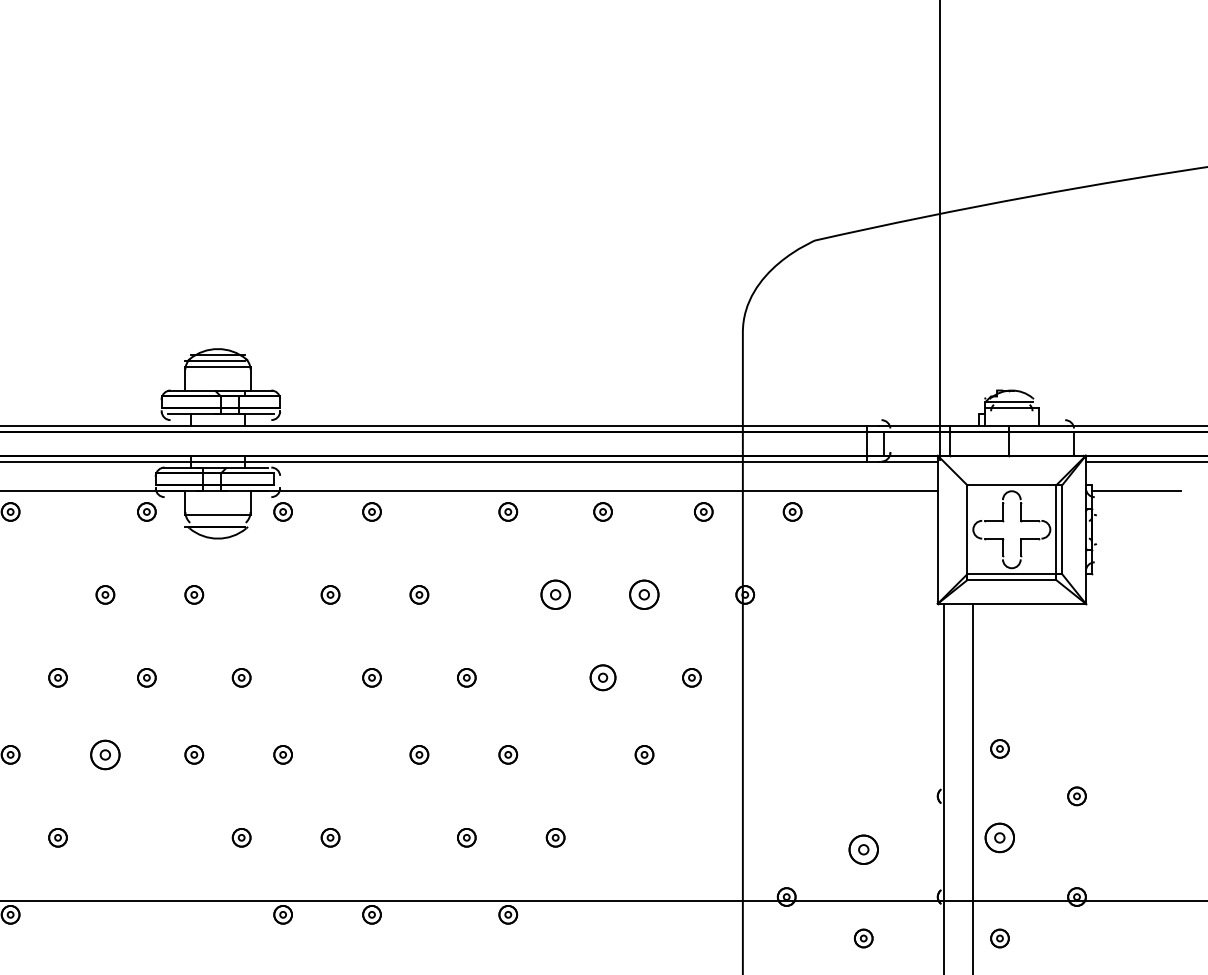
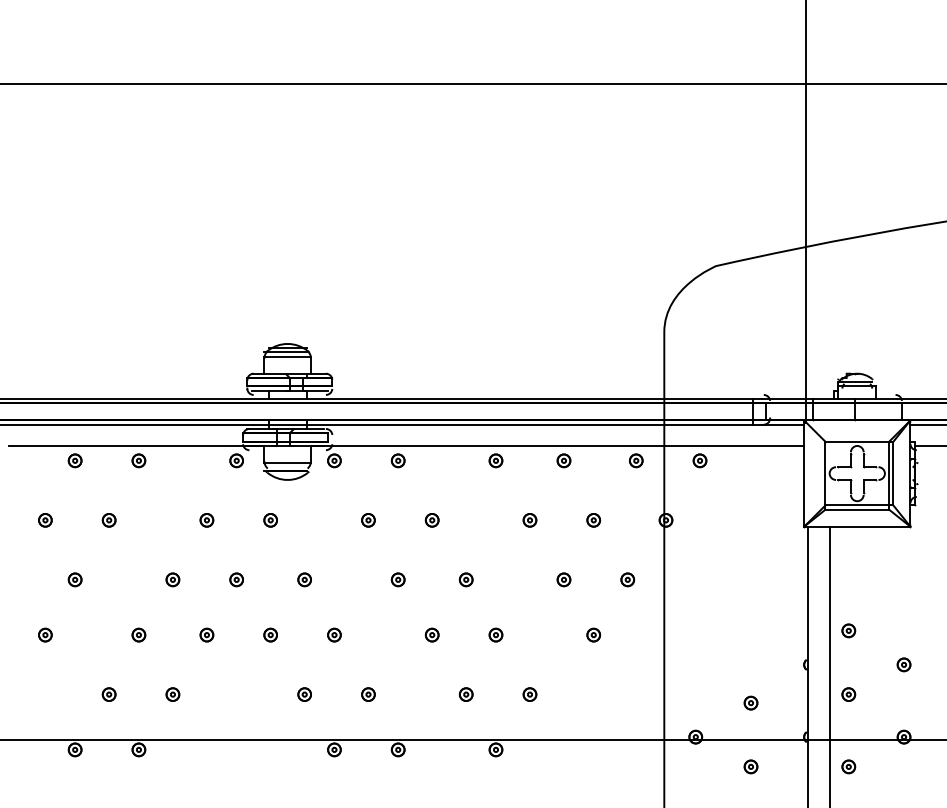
part: (554, 595) -> (529, 520), size x0.62
part: (644, 595) -> (593, 520), size x0.62
part: (602, 677) -> (563, 579), size x0.71
part: (104, 754) -> (206, 634), size x0.62
part: (999, 837) -> (848, 694), size x0.62
part: (862, 848) -> (750, 702), size x0.62

